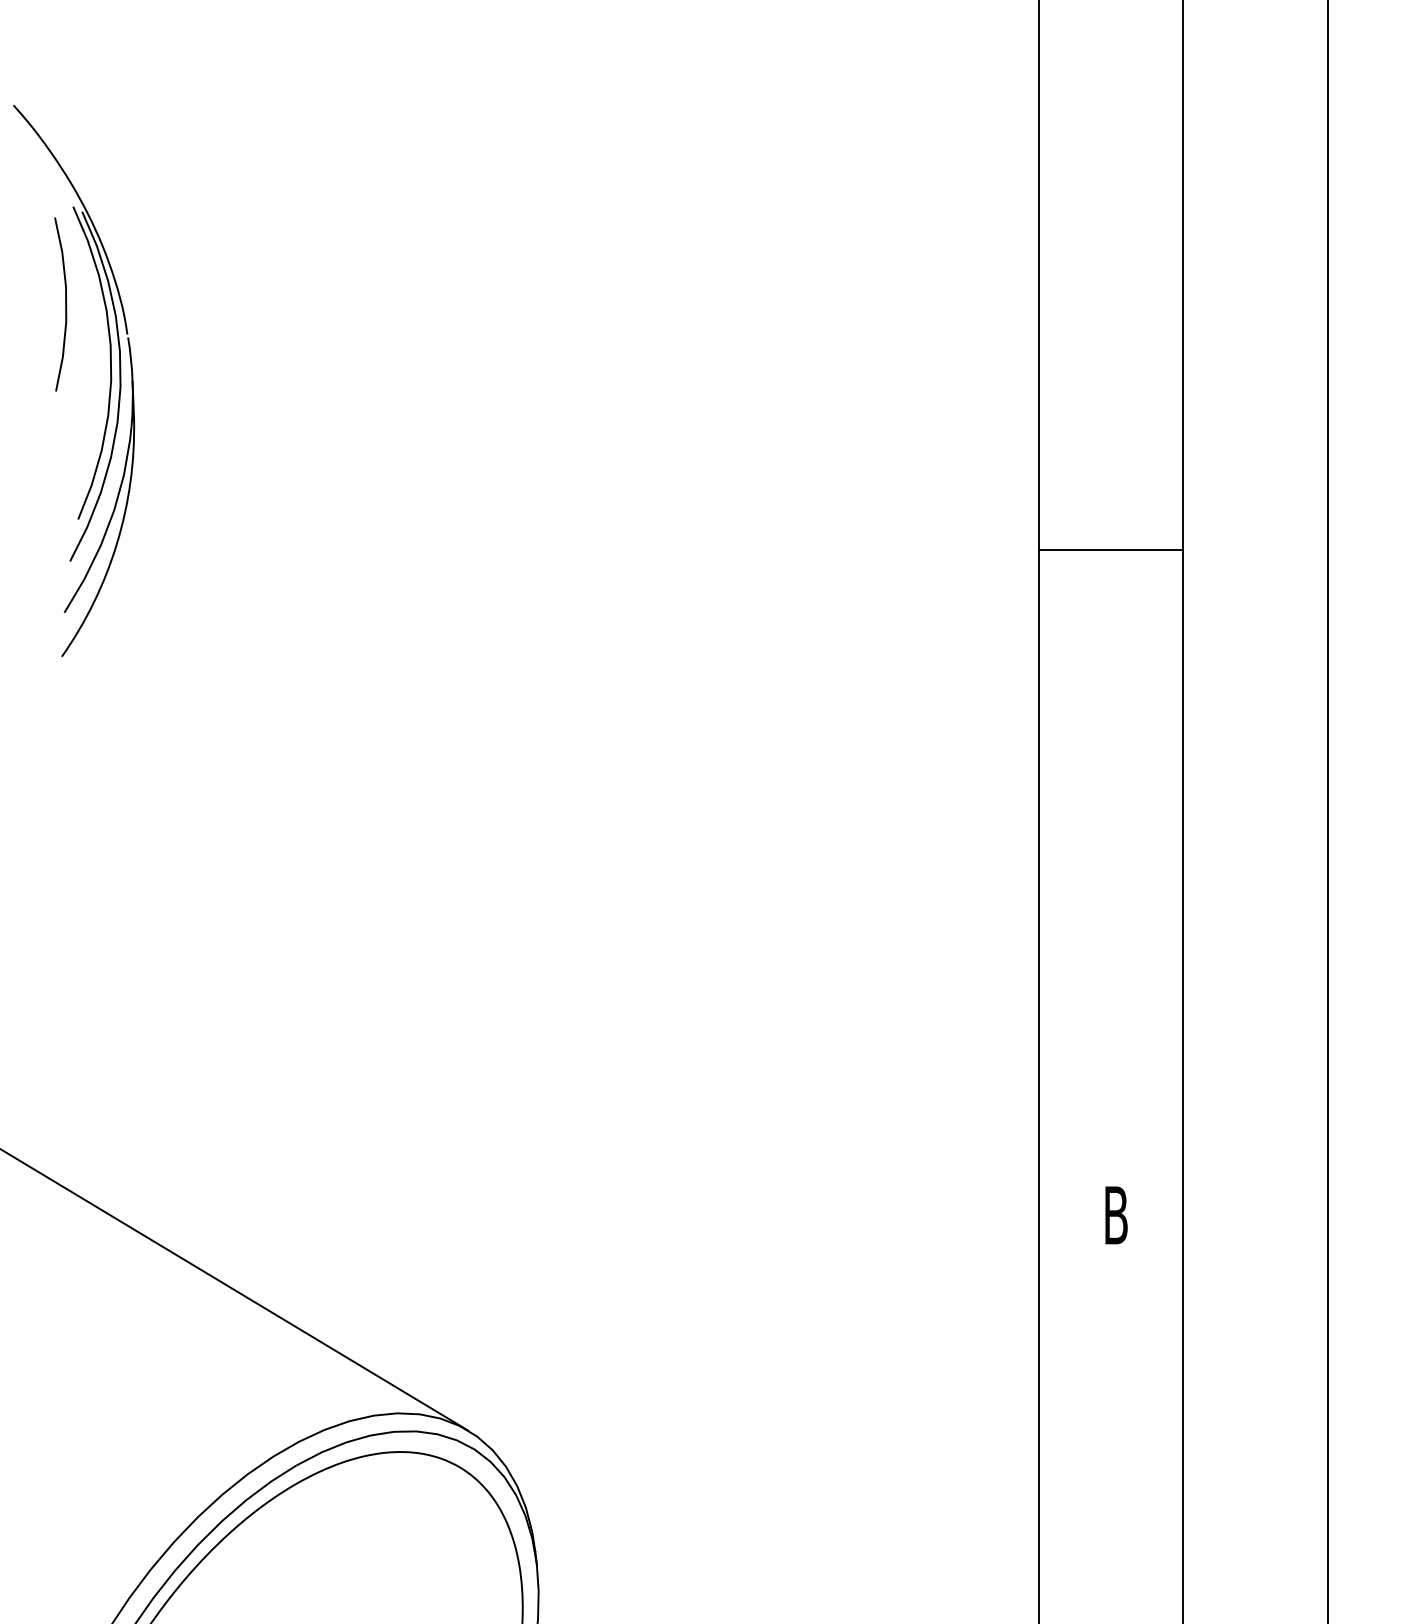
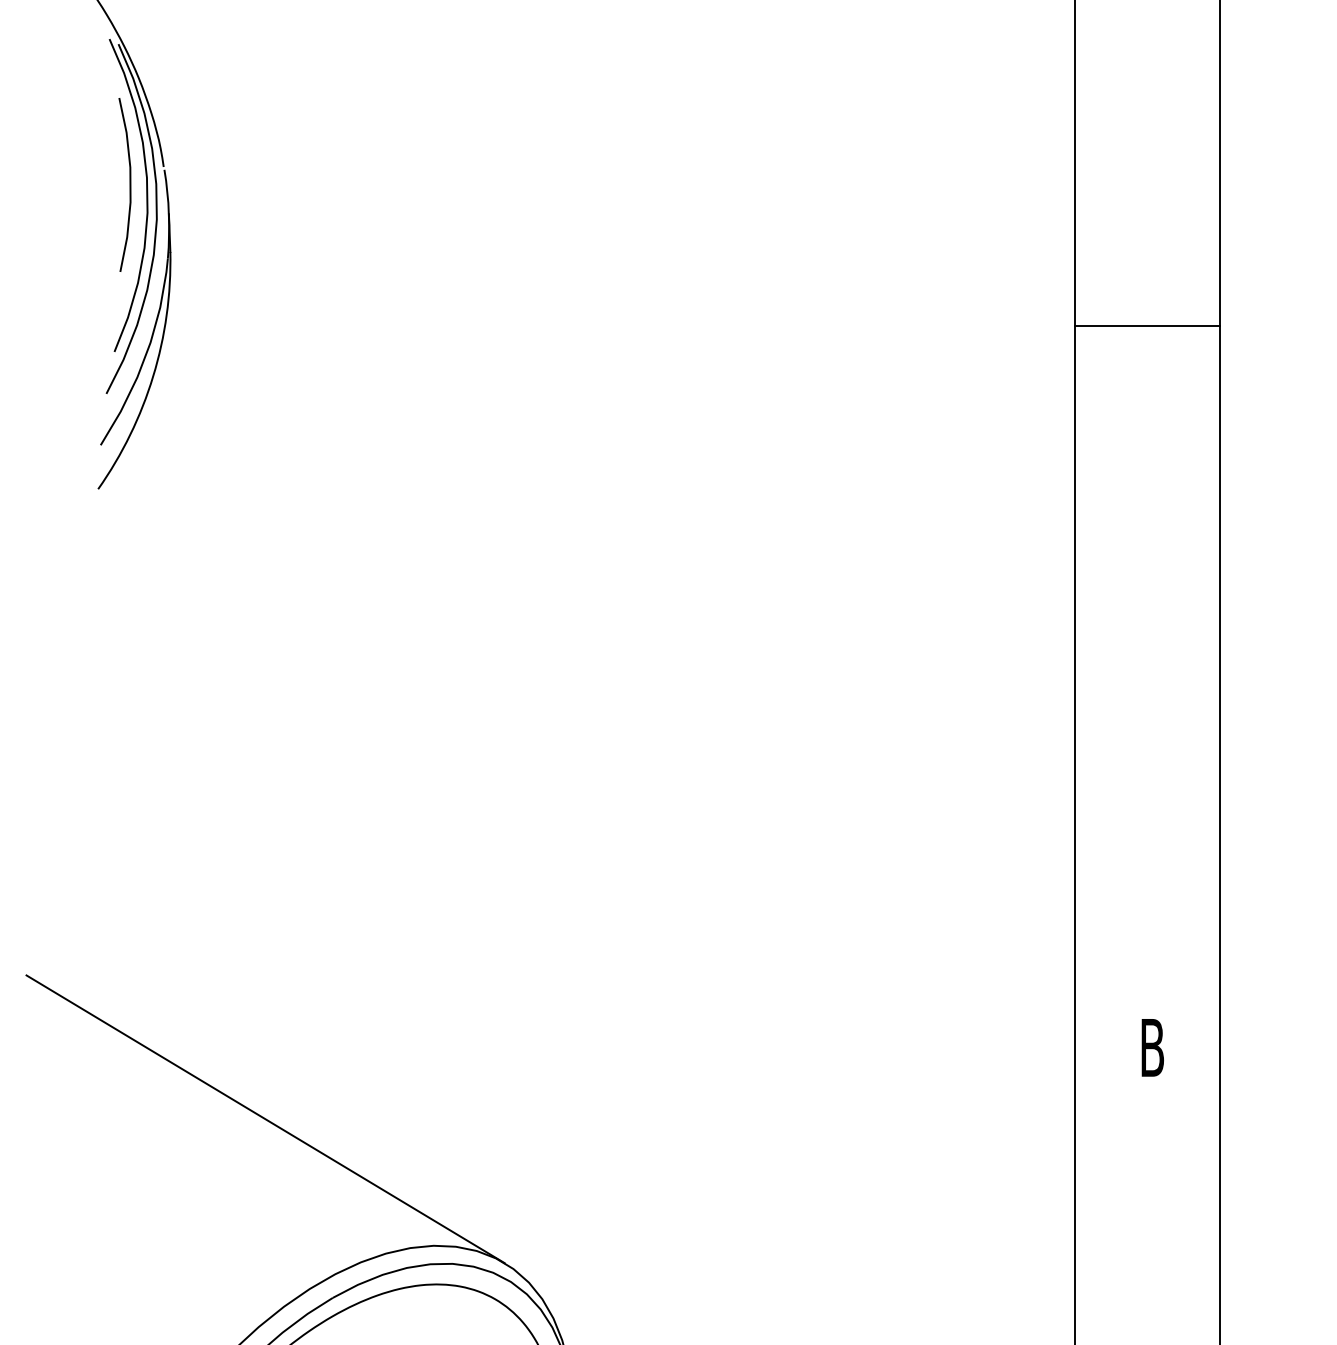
curve: (65, 304) -> (129, 184), moved
line: (1110, 549) -> (1146, 325), moved

